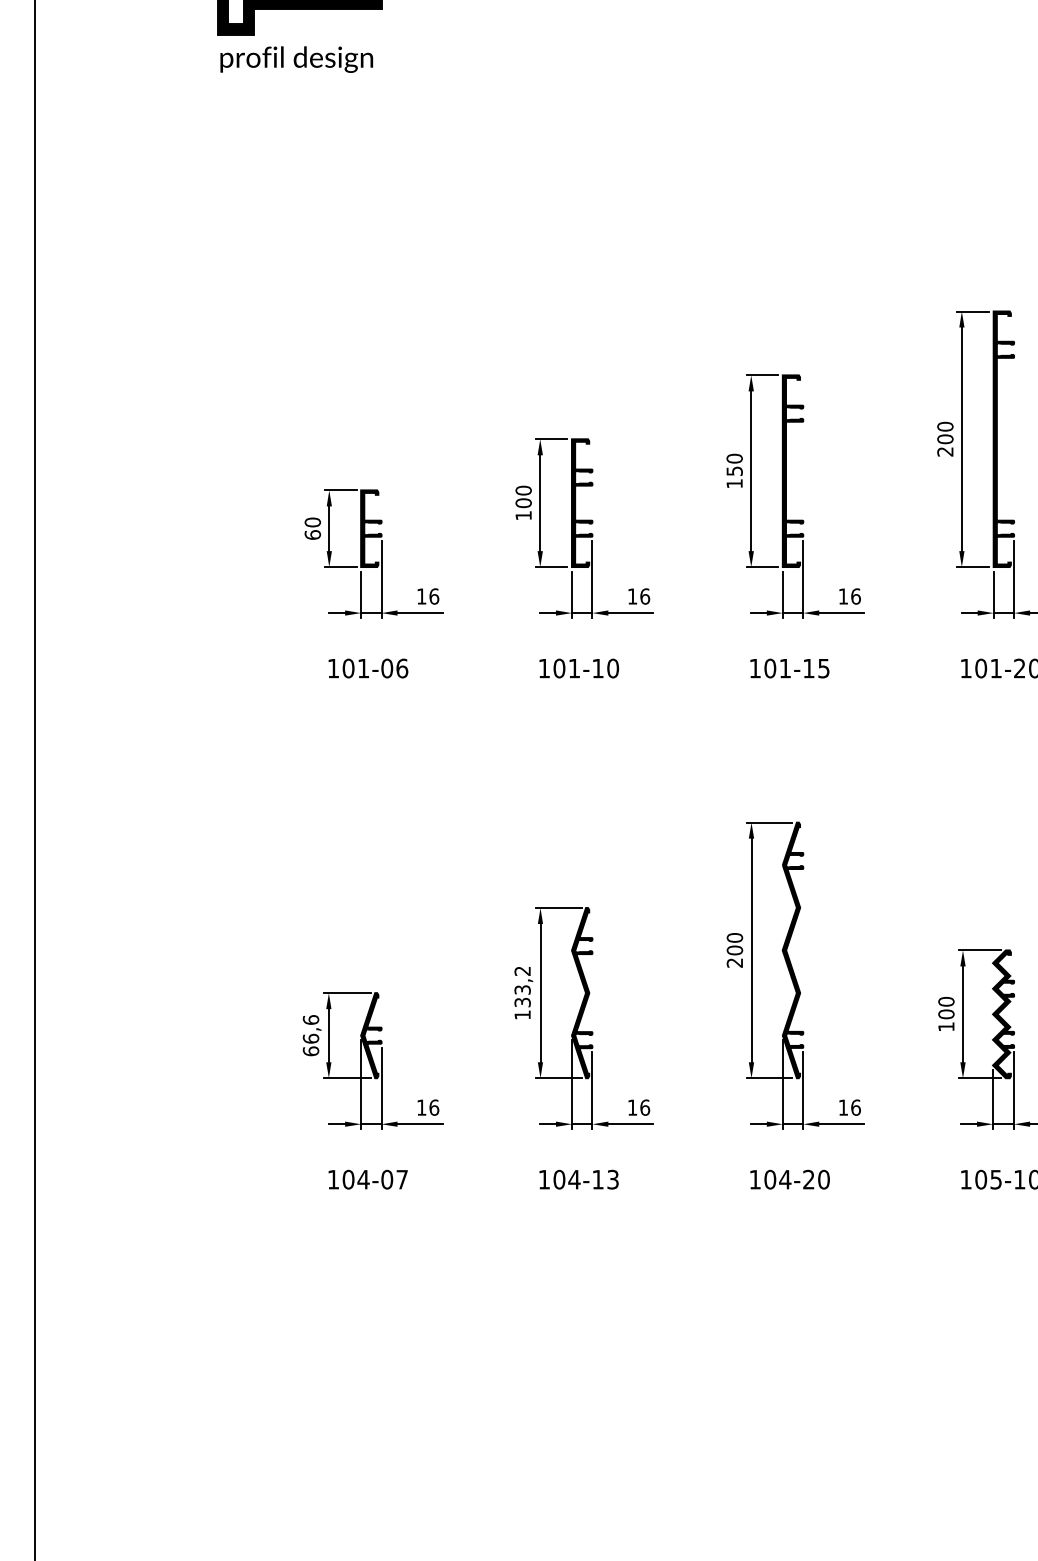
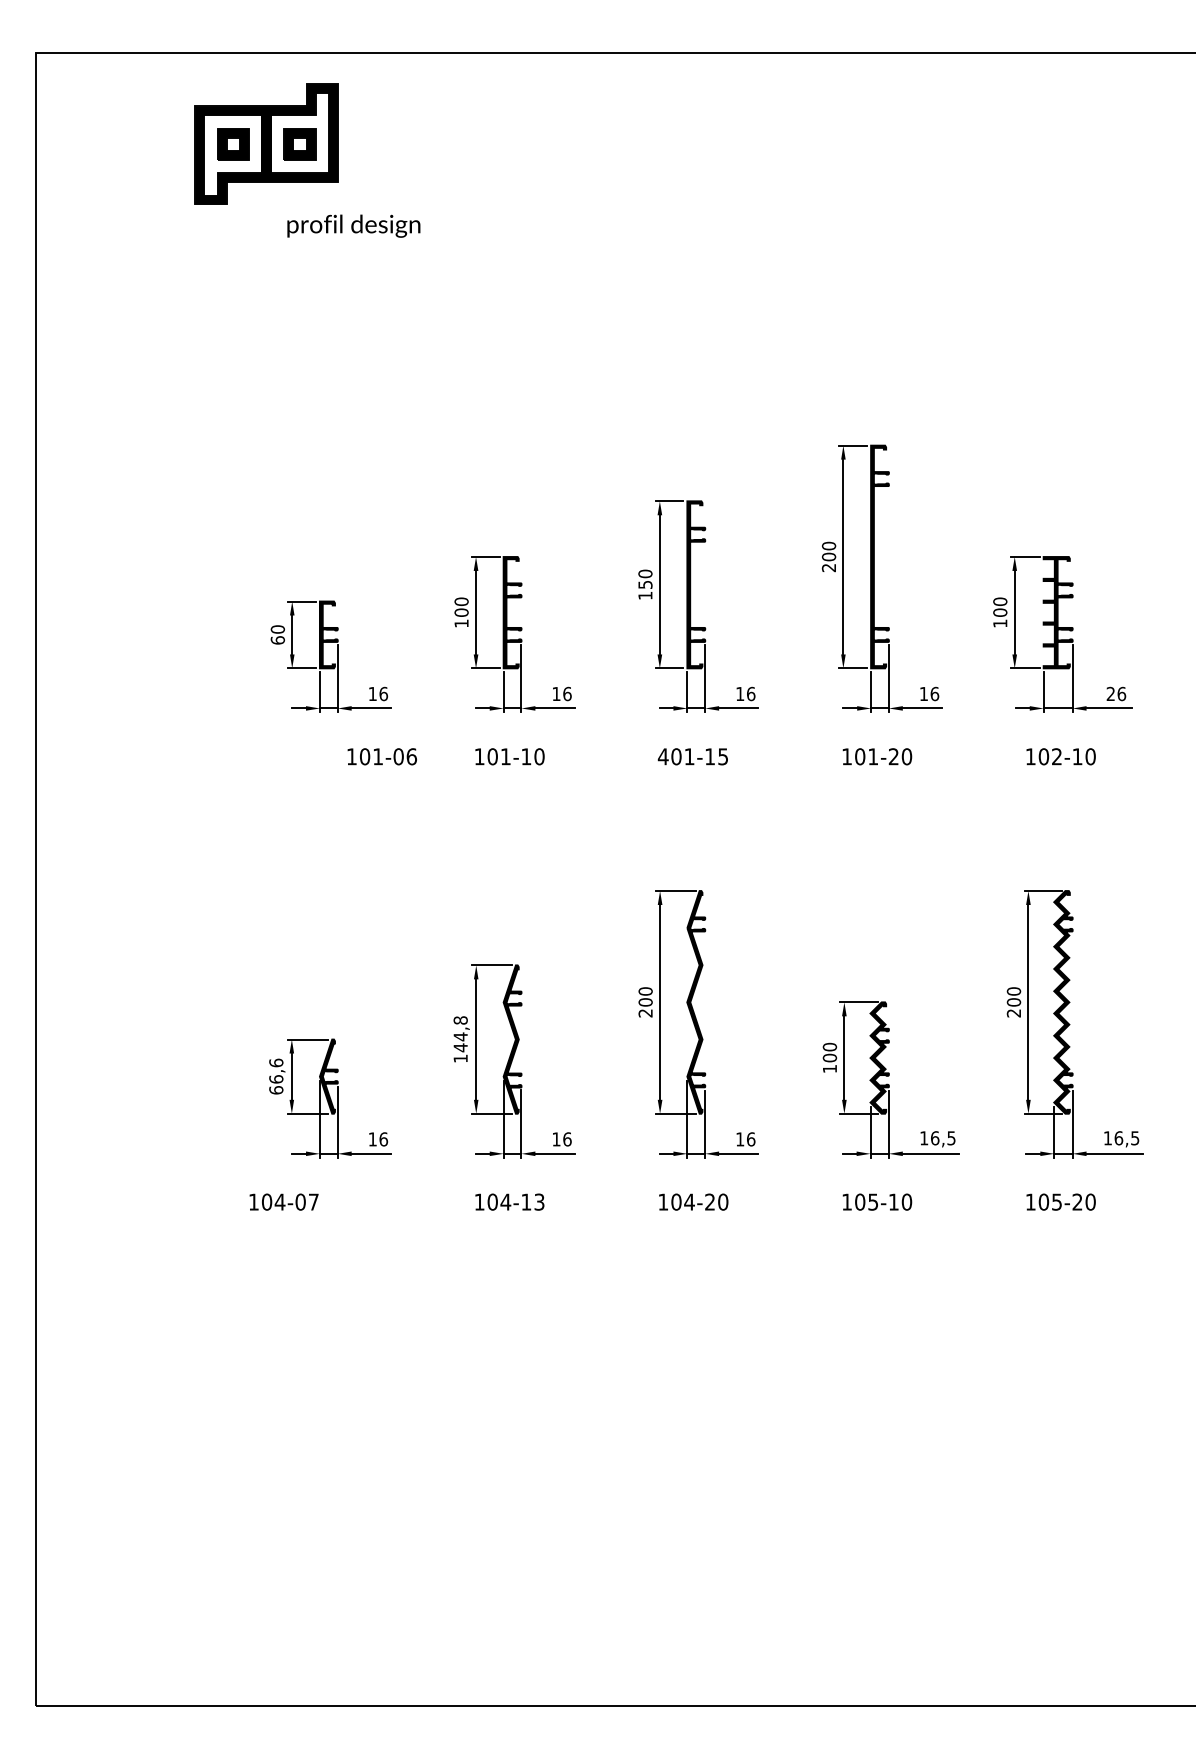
text: (296, 58) -> (353, 225), moved
text: (367, 668) -> (381, 756), moved
text: (754, 668) -> (662, 756), 101-15 -> 401-15
text: (522, 987) -> (460, 1034), 133,2 -> 144,8
text: (367, 1178) -> (283, 1201), moved

